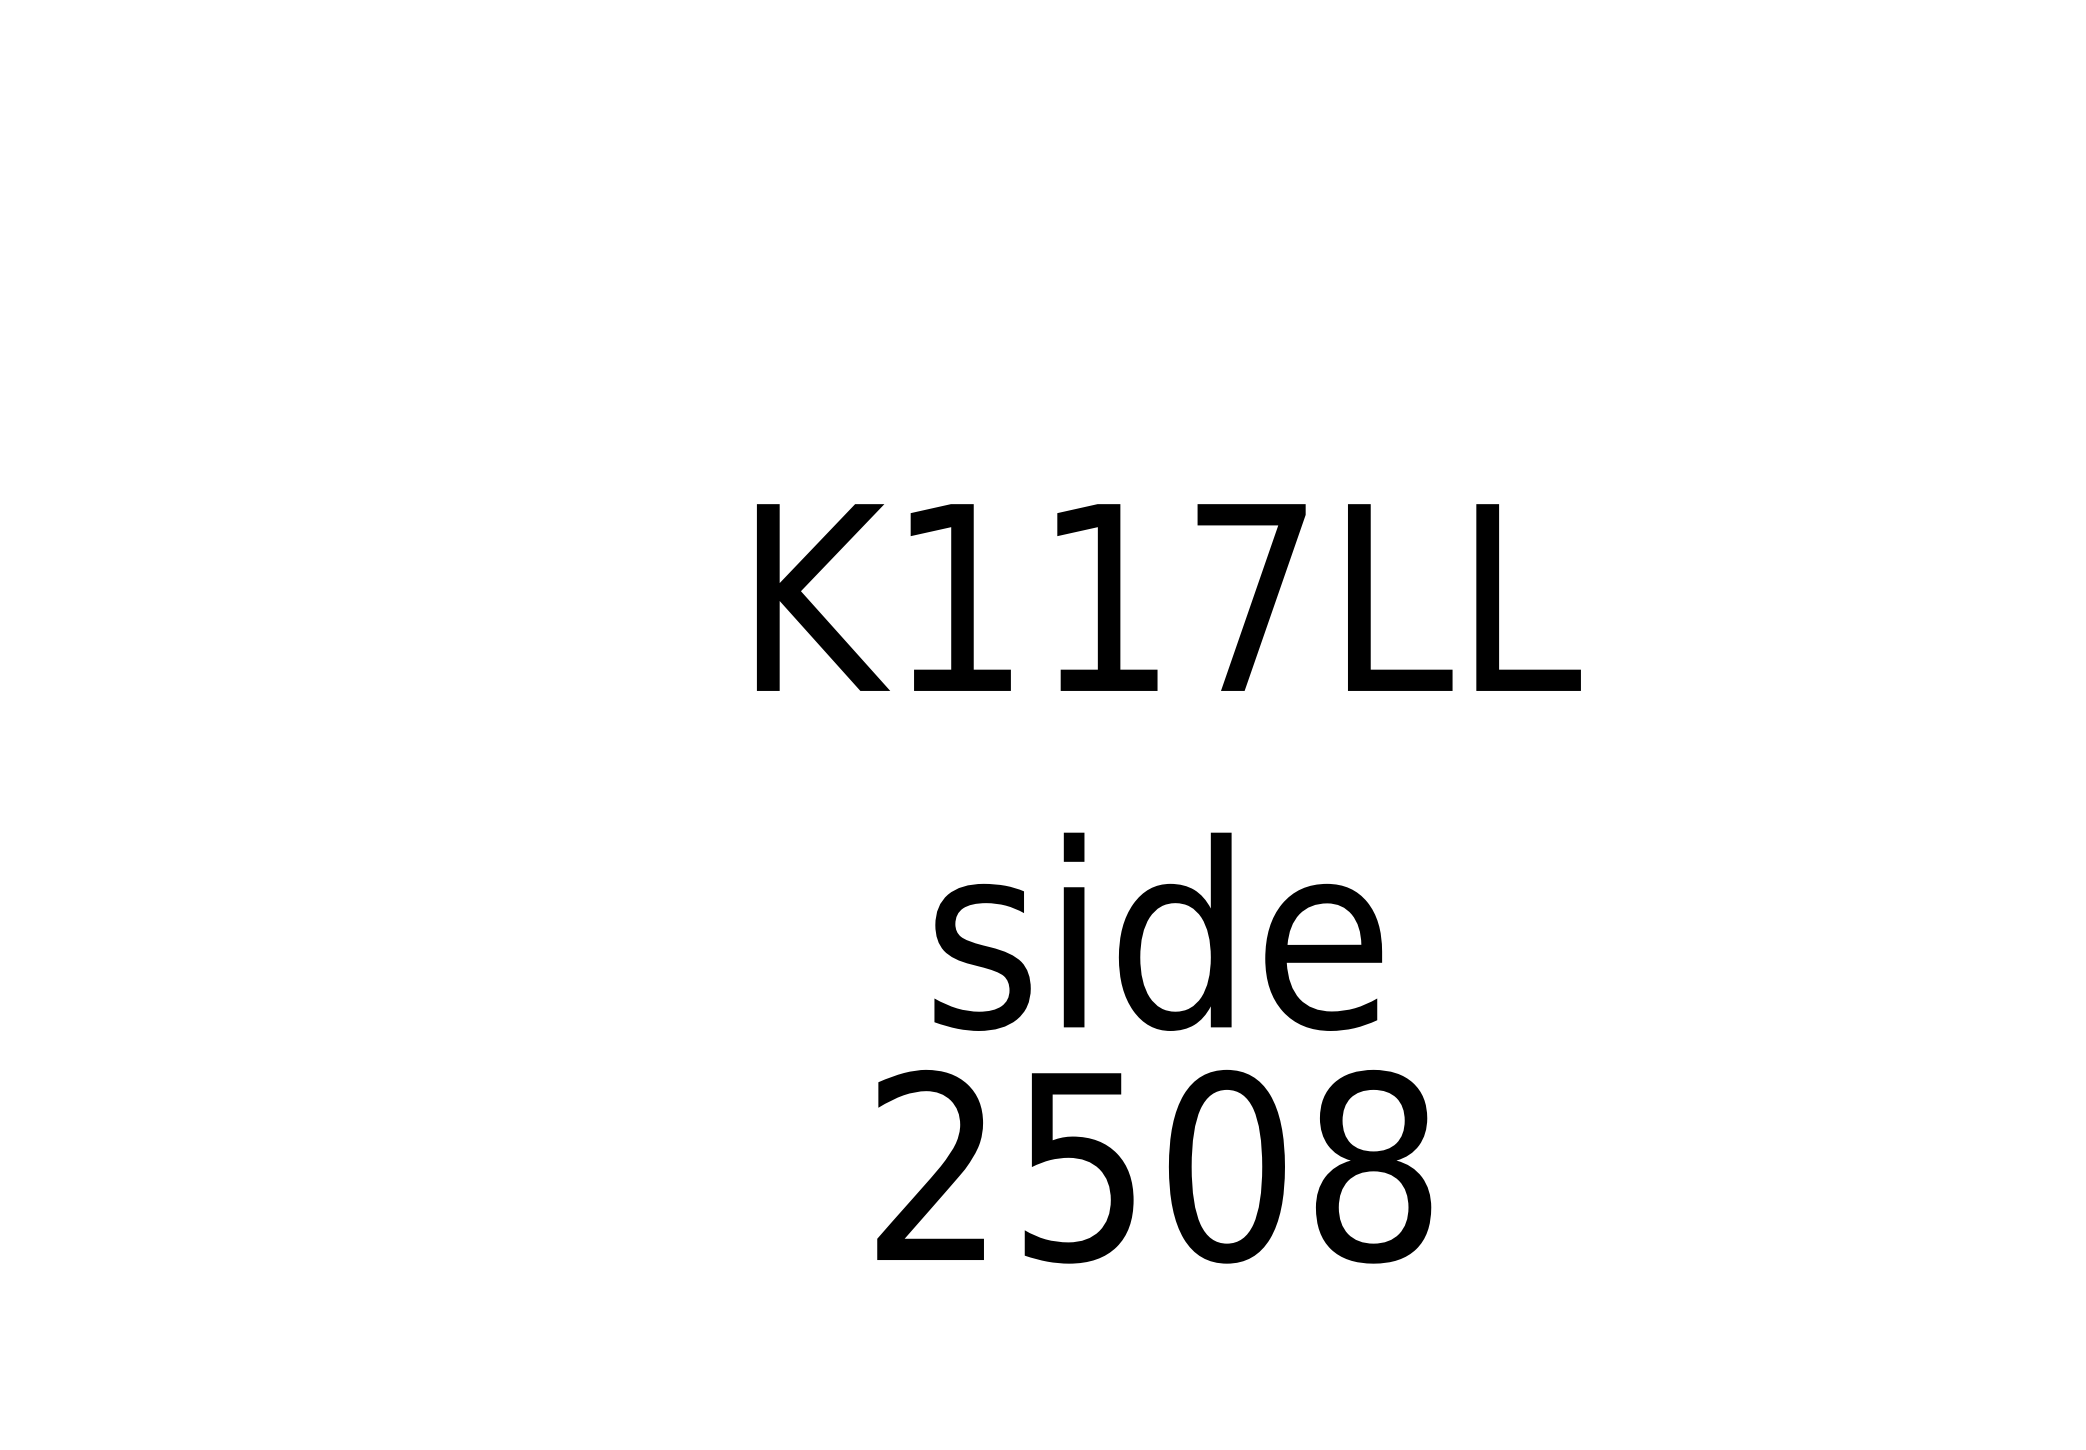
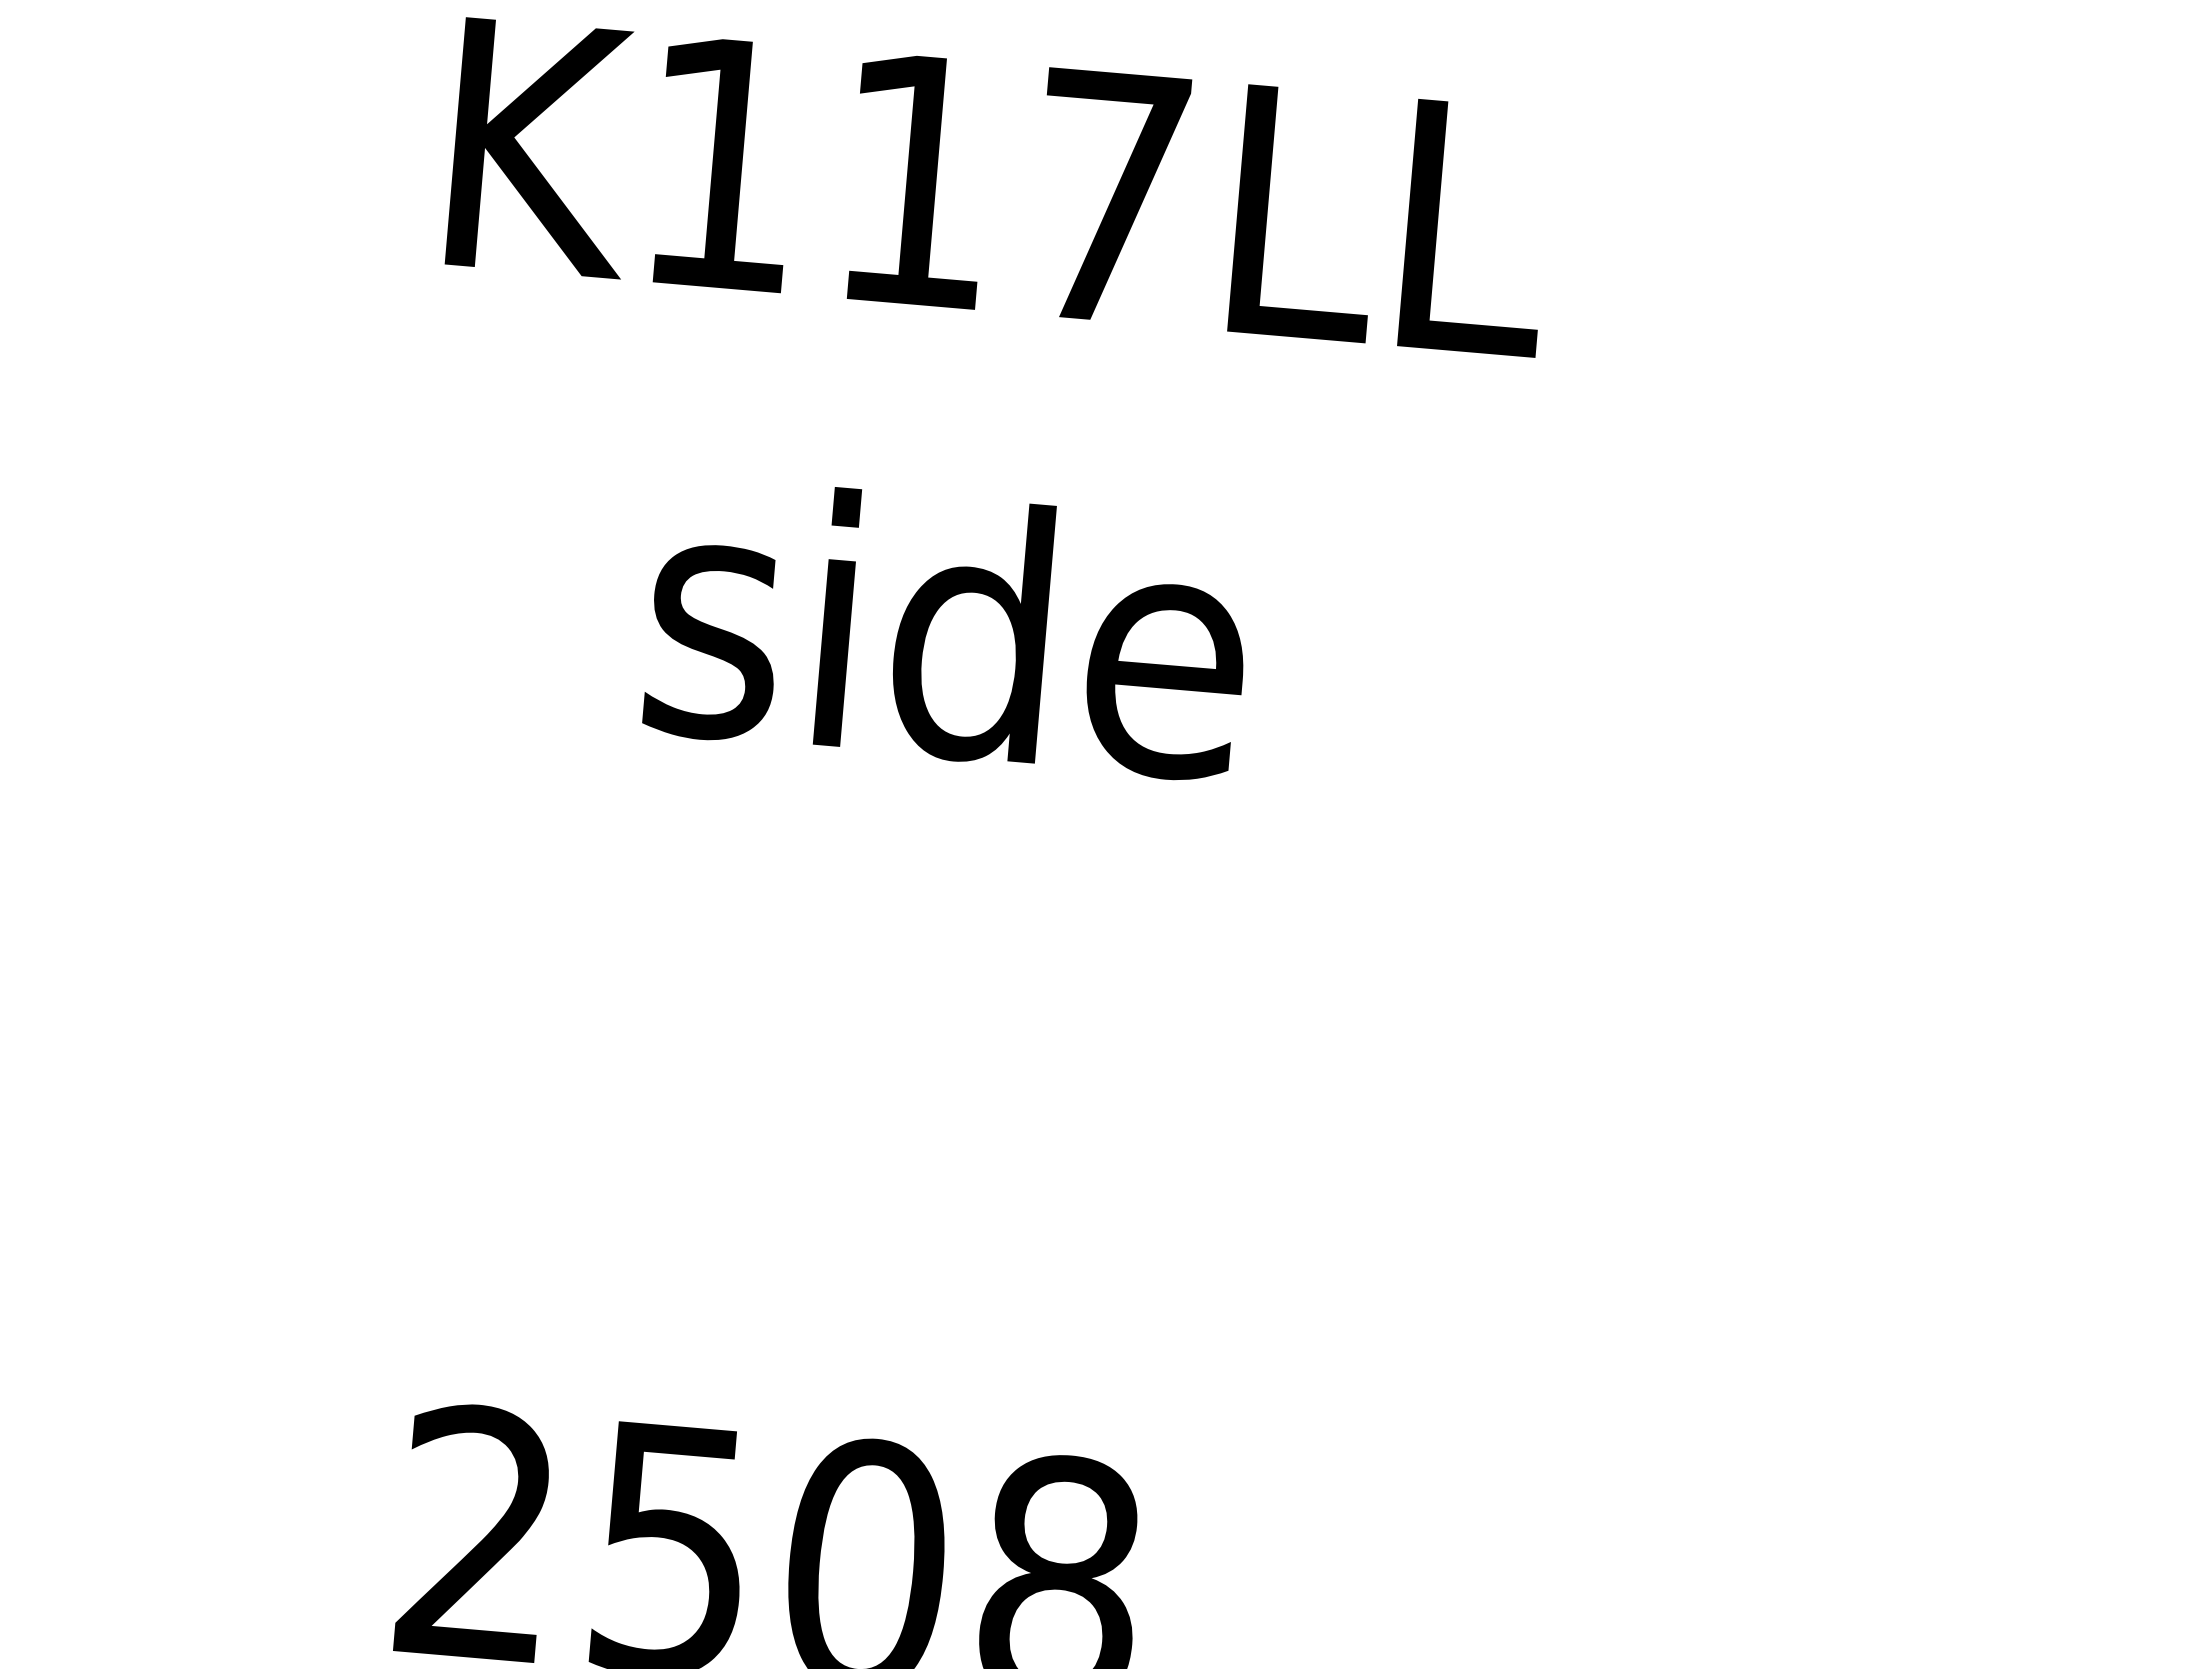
text: (1168, 767) -> (980, 412), moved

